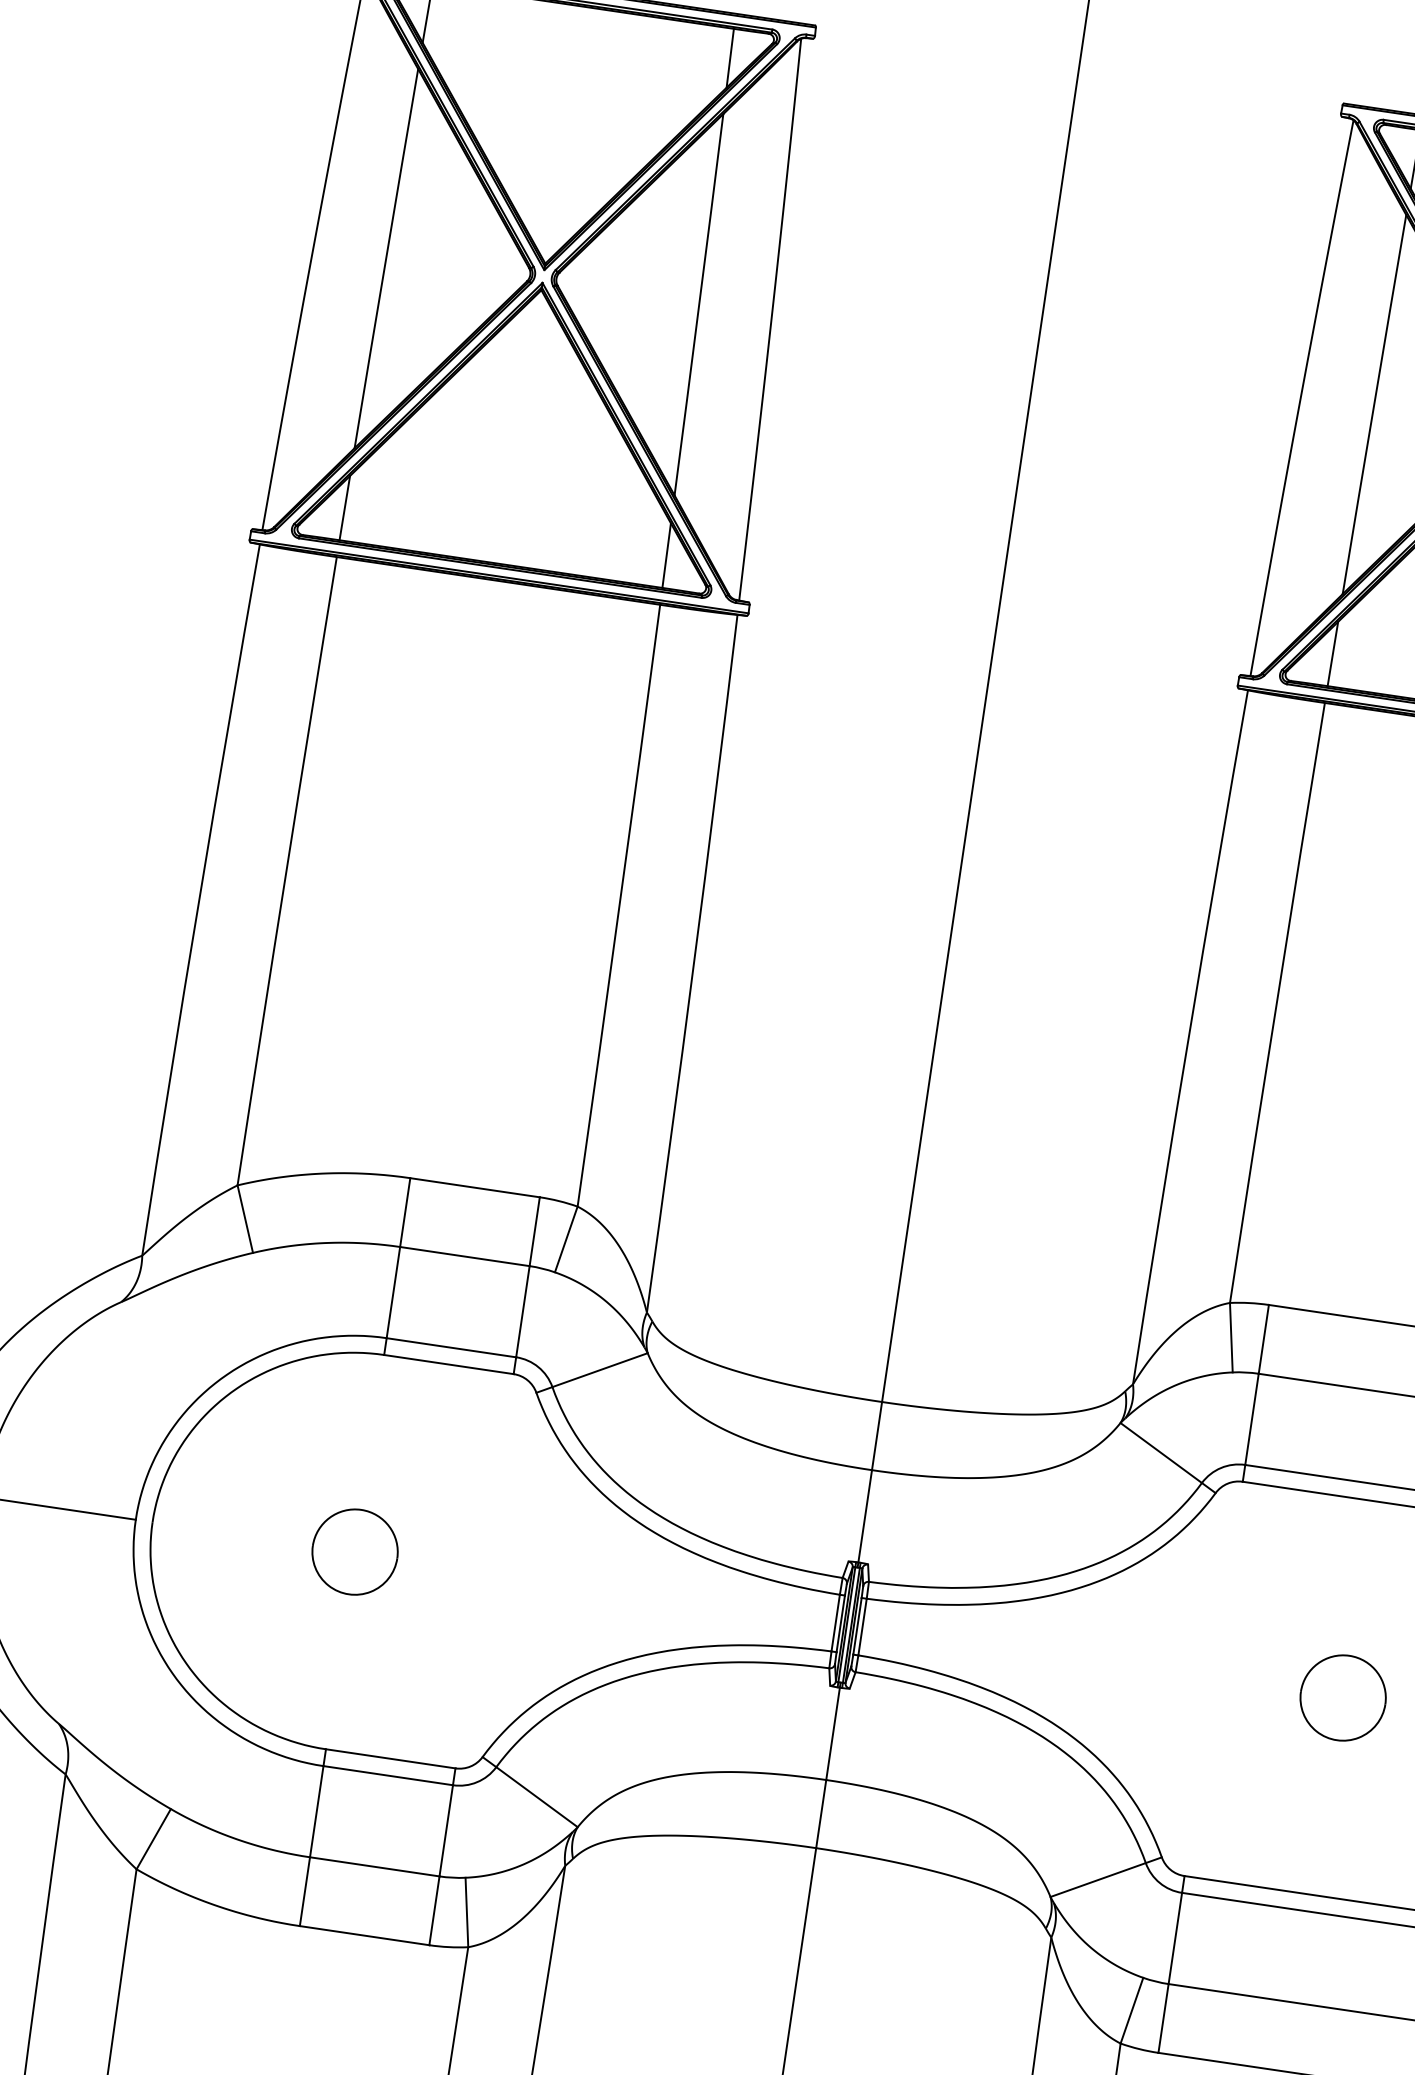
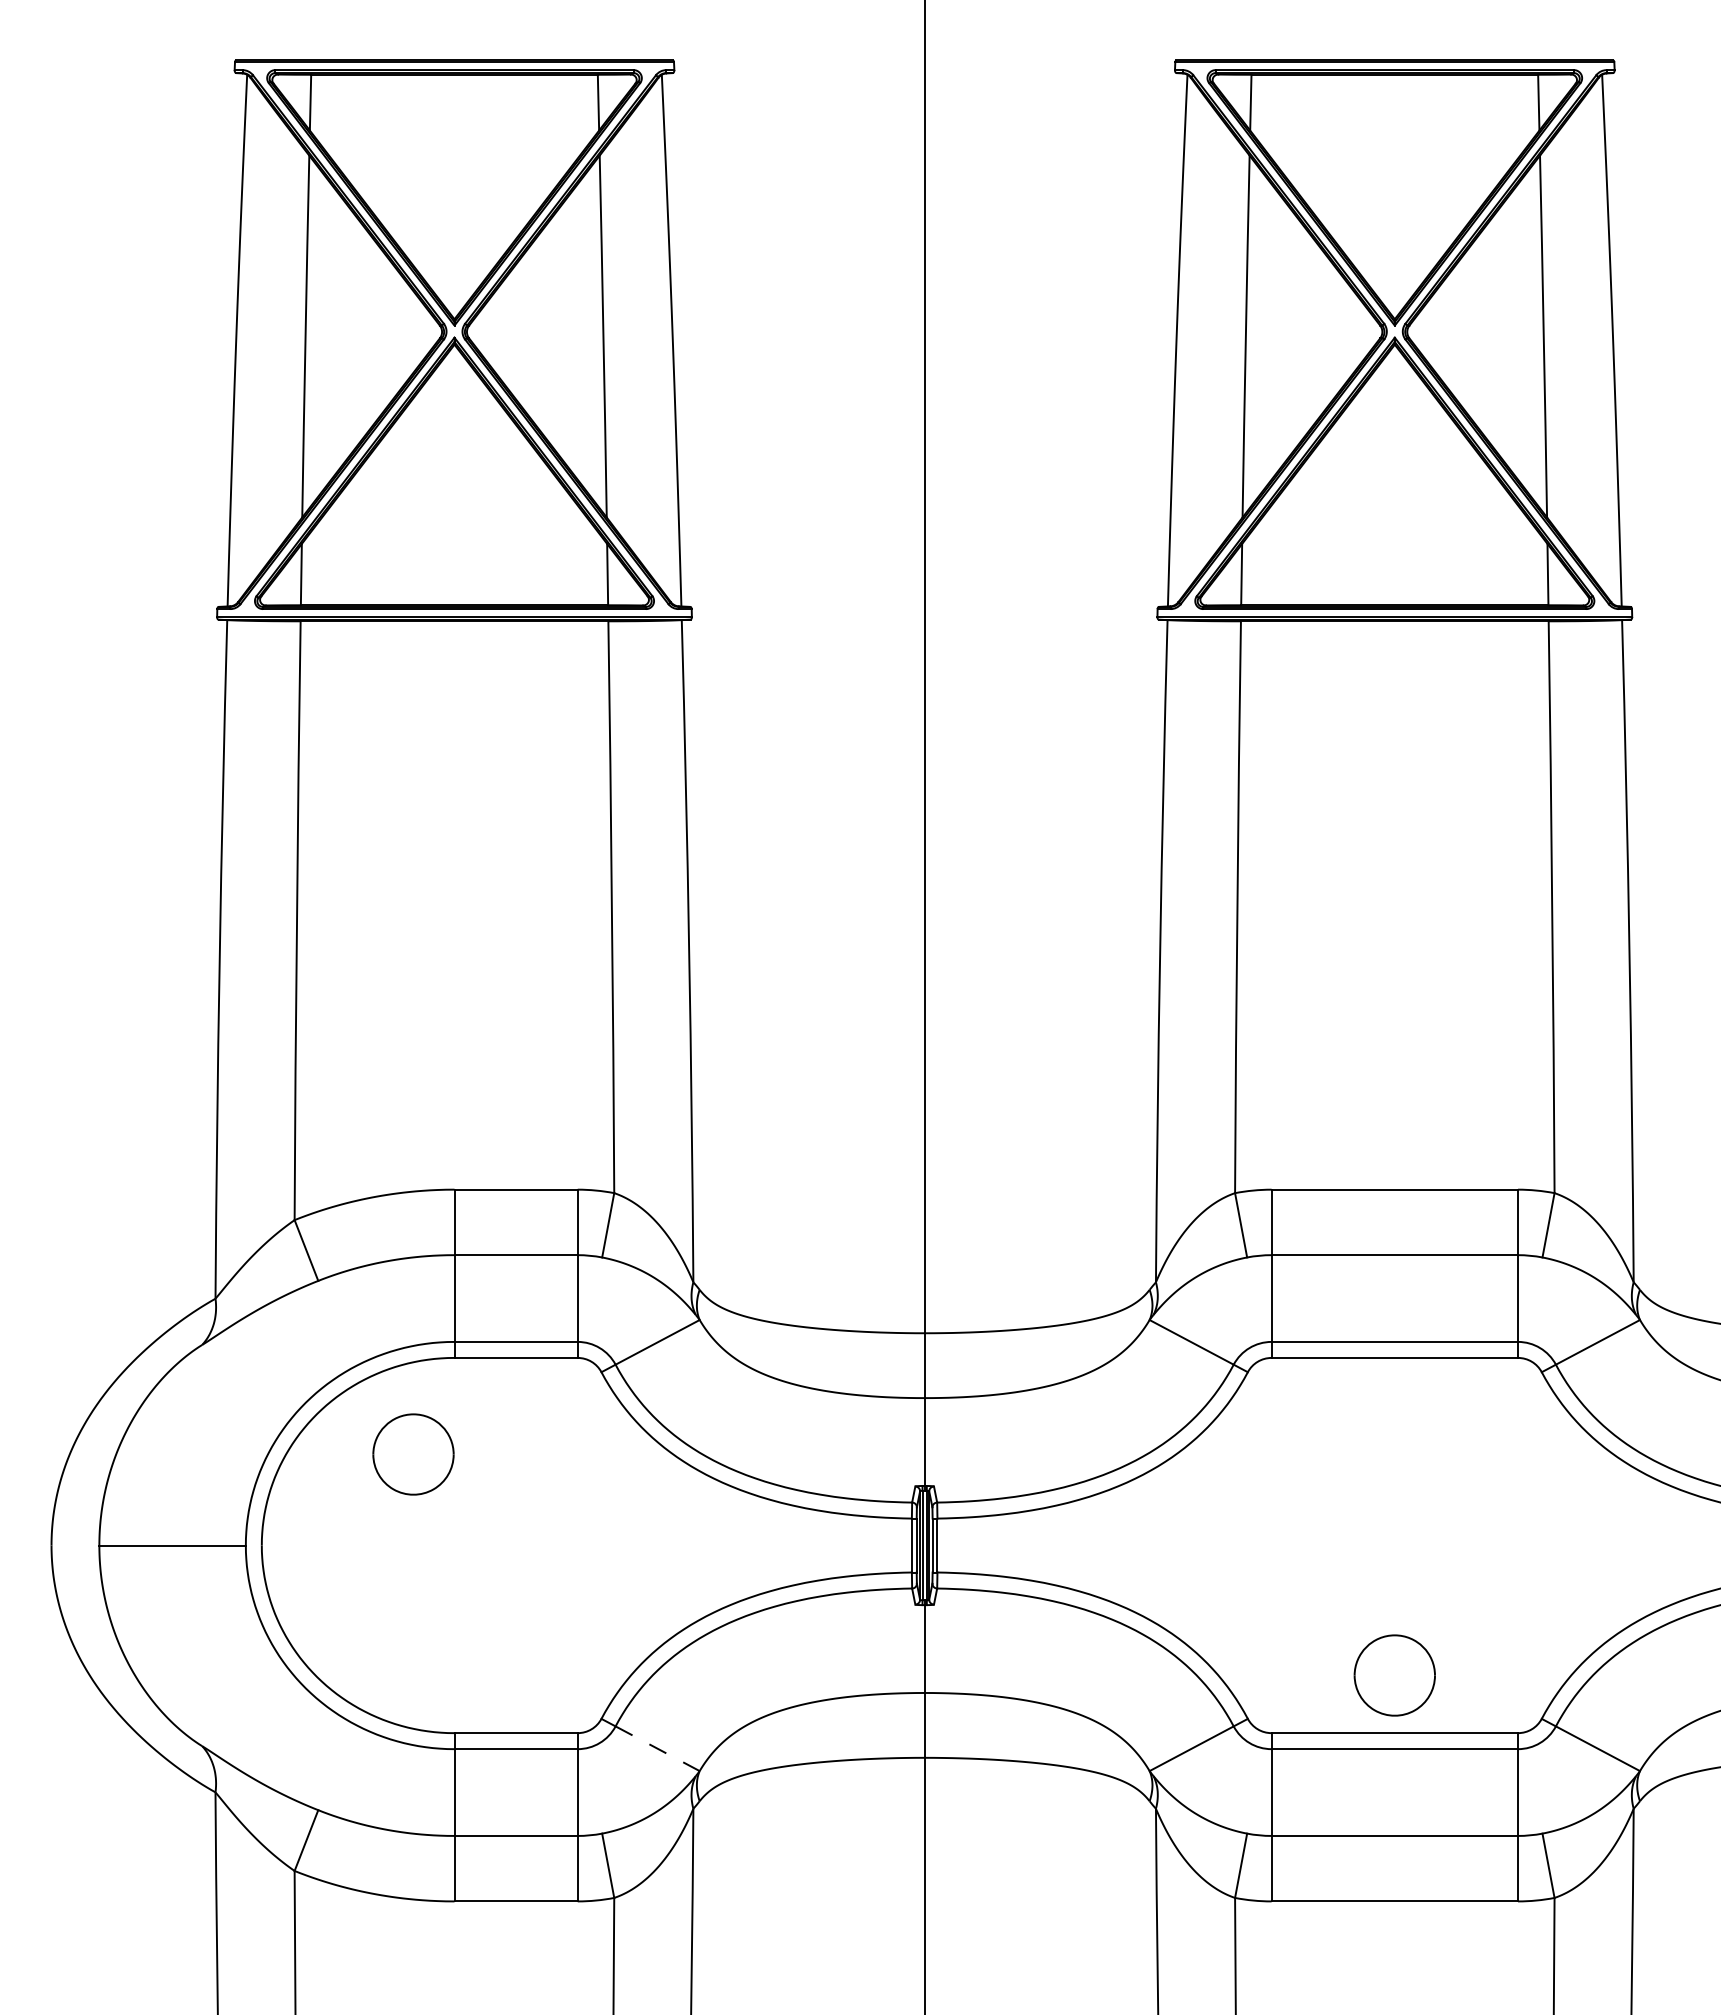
part: (355, 1552) -> (413, 1454), moved
part: (1342, 1697) -> (1394, 1675), moved
line: (536, 1796) -> (657, 1748), solid -> dashed

